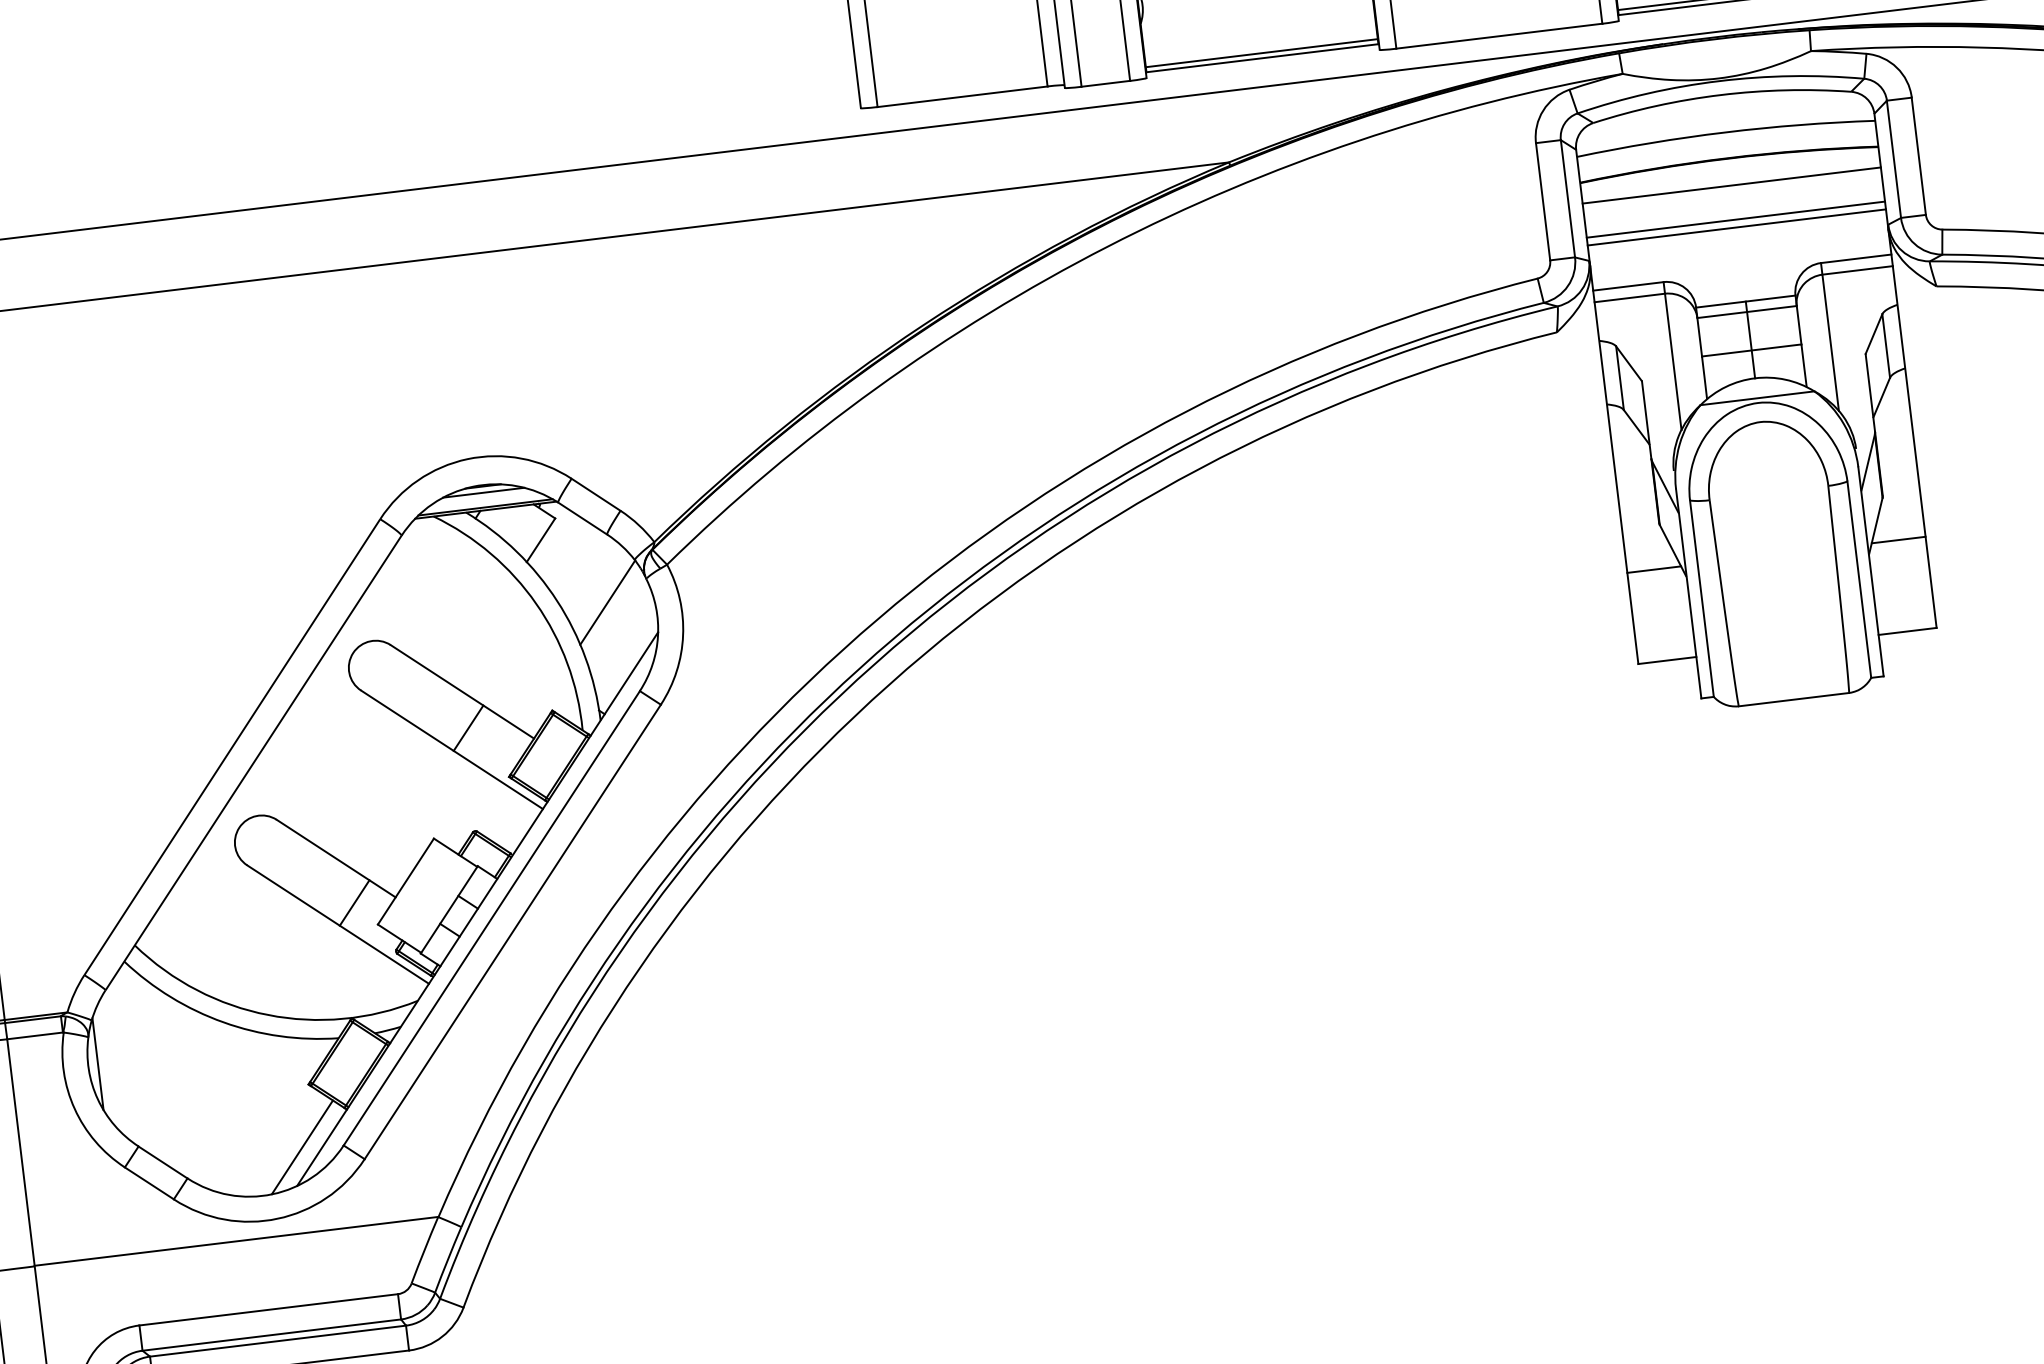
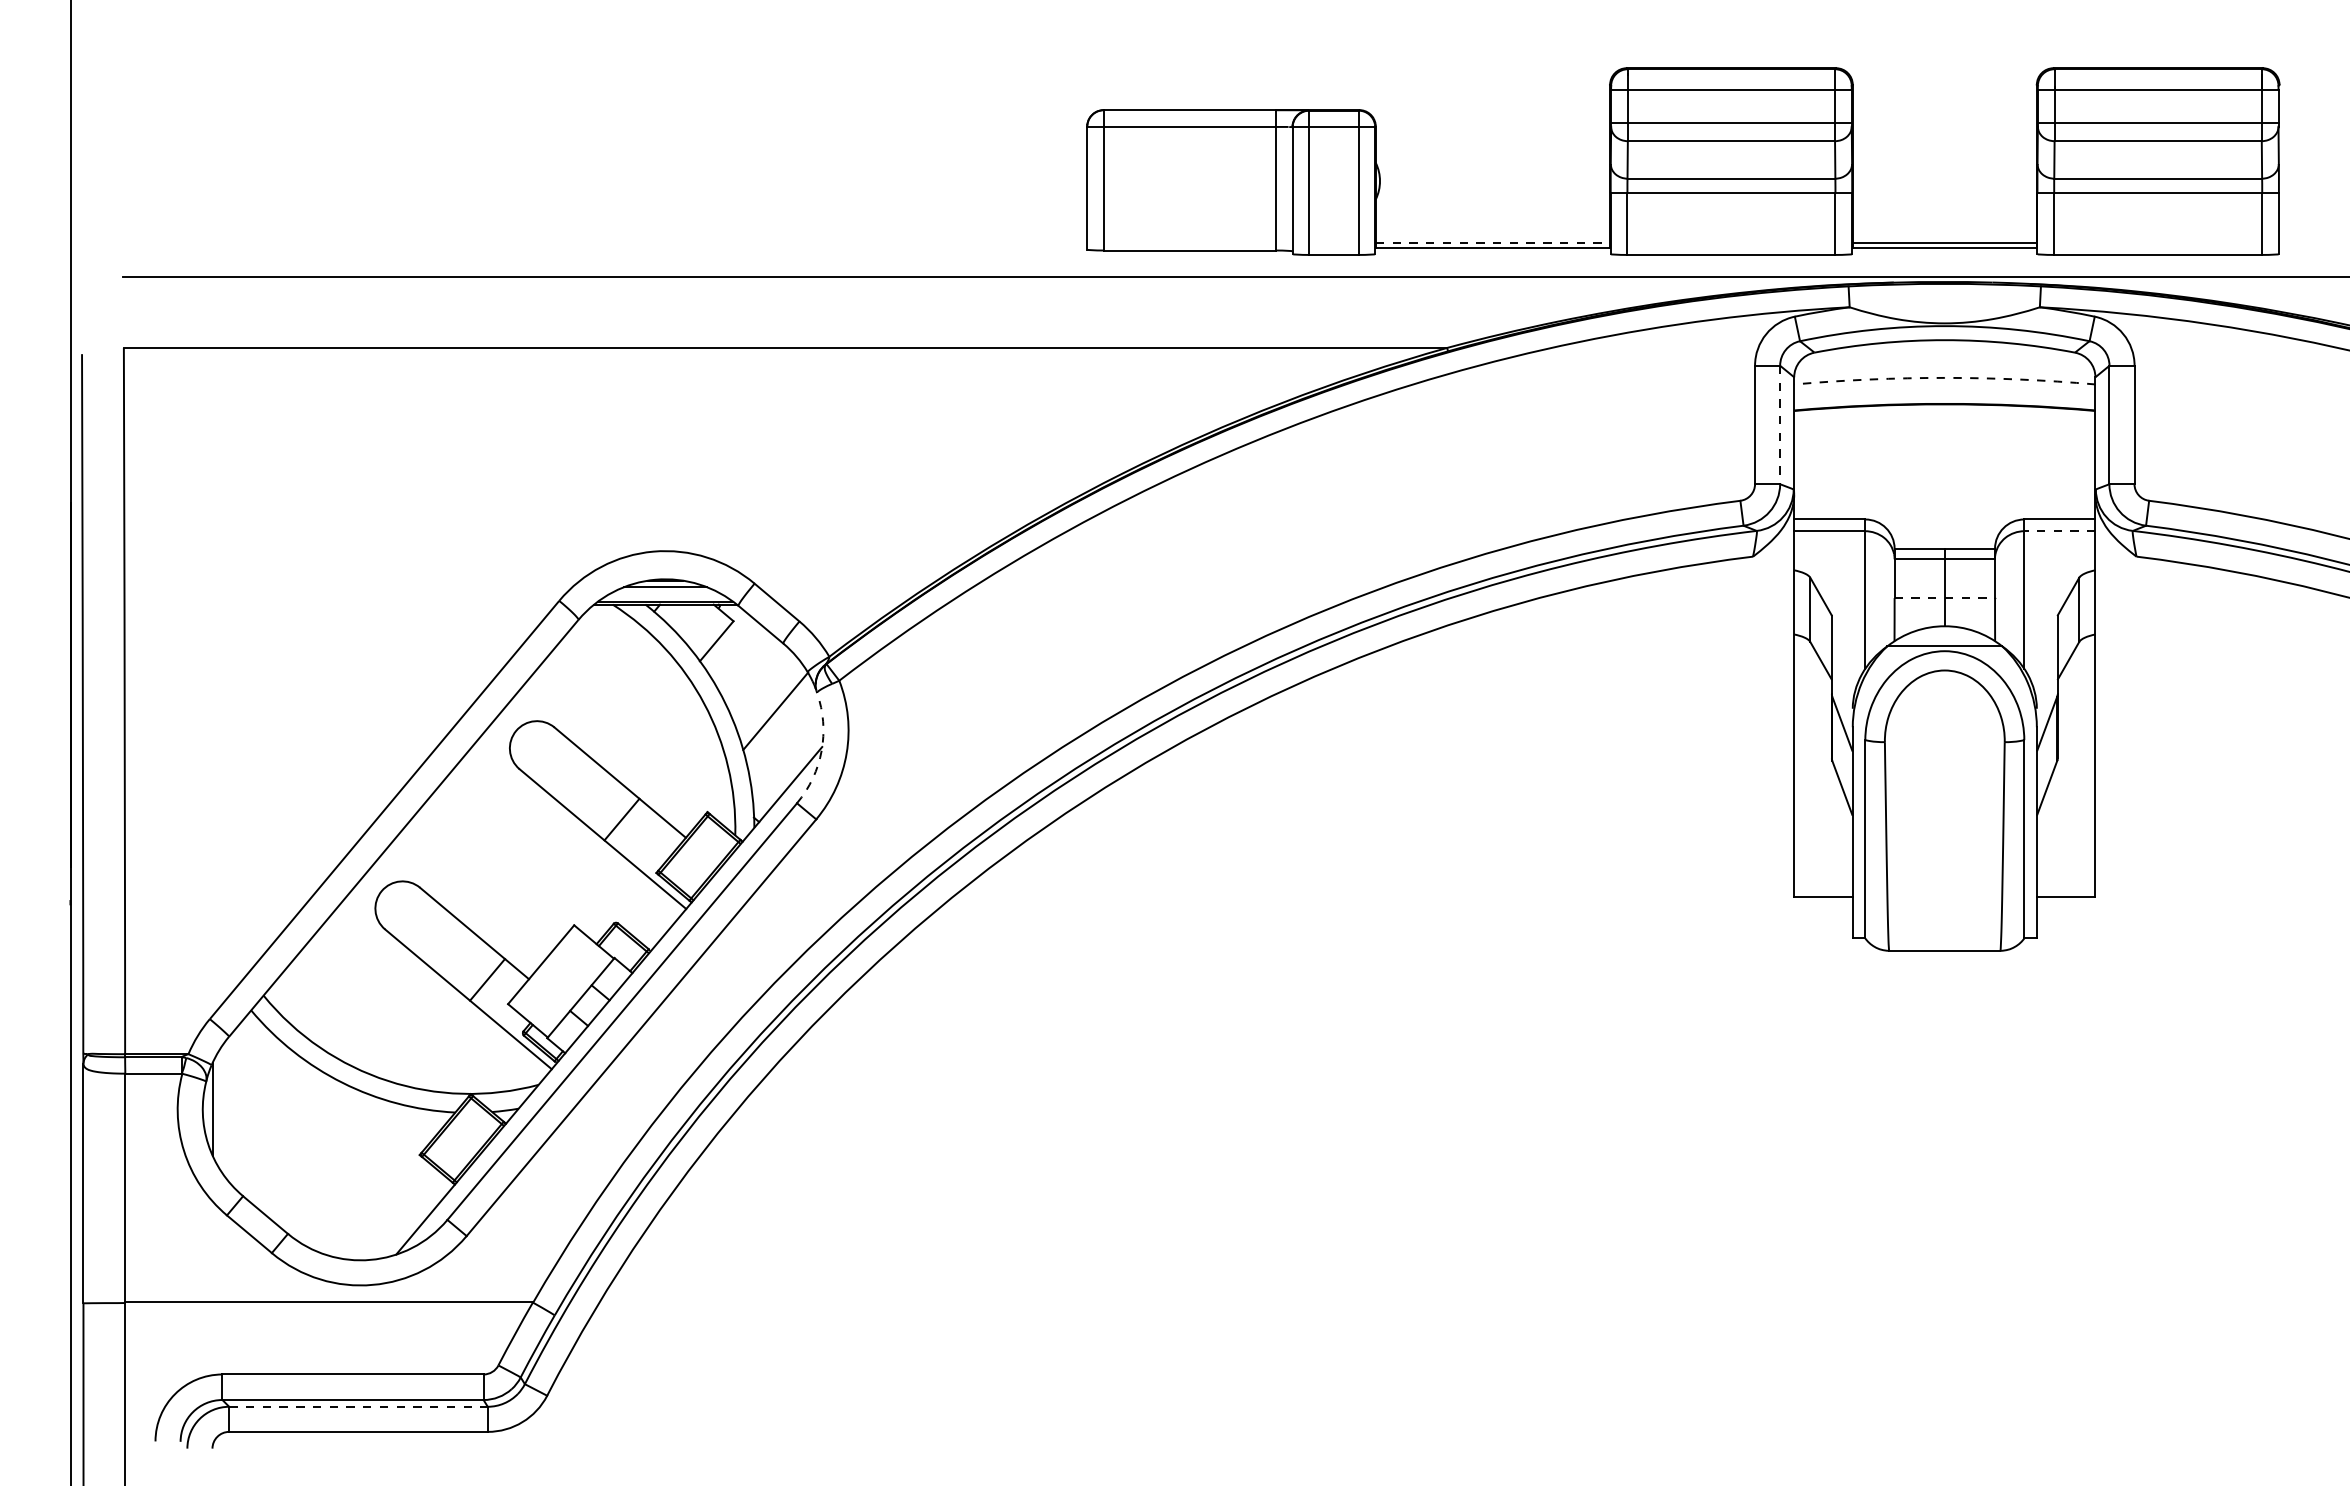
line: (1262, 53) -> (1493, 243), solid -> dashed
arc: (1724, 132) -> (1944, 377), solid -> dashed
line: (1731, 185) -> (1944, 431), removed
line: (1568, 199) -> (1780, 425), solid -> dashed
line: (1735, 220) -> (1944, 466), removed
line: (1736, 227) -> (1944, 473), removed
line: (1857, 270) -> (2059, 531), solid -> dashed
line: (1752, 350) -> (1945, 598), solid -> dashed
line: (1898, 539) -> (2068, 804), removed
line: (1654, 569) -> (1821, 804), removed
arc: (657, 635) -> (821, 750), solid -> dashed
line: (302, 1146) -> (406, 1216), removed
line: (278, 1340) -> (359, 1406), solid -> dashed

